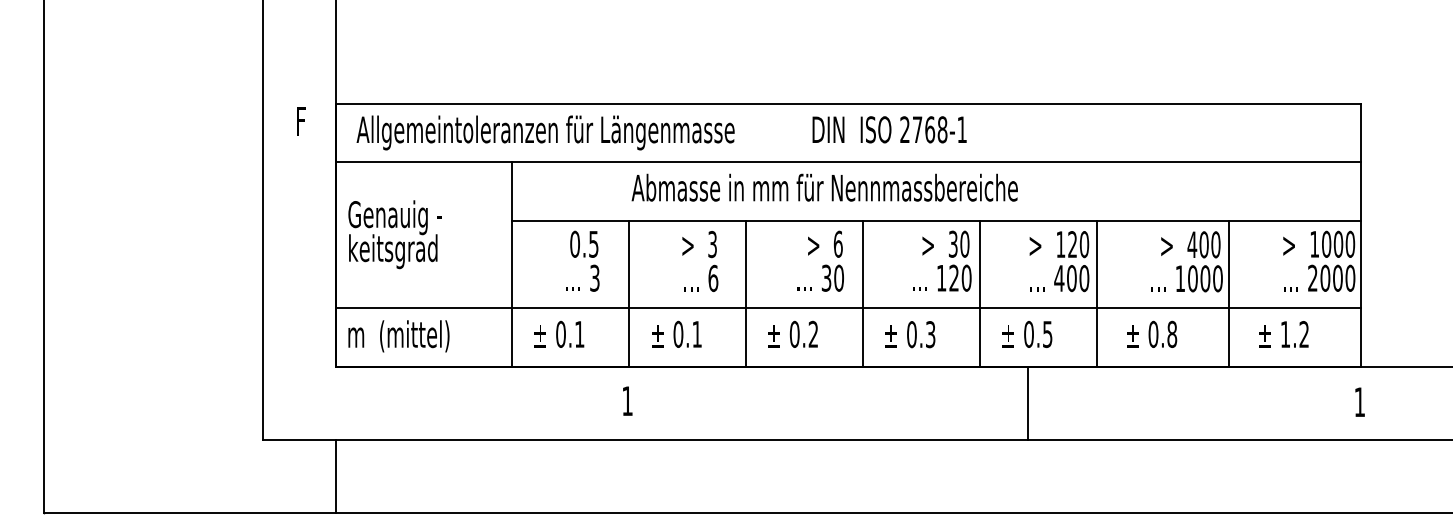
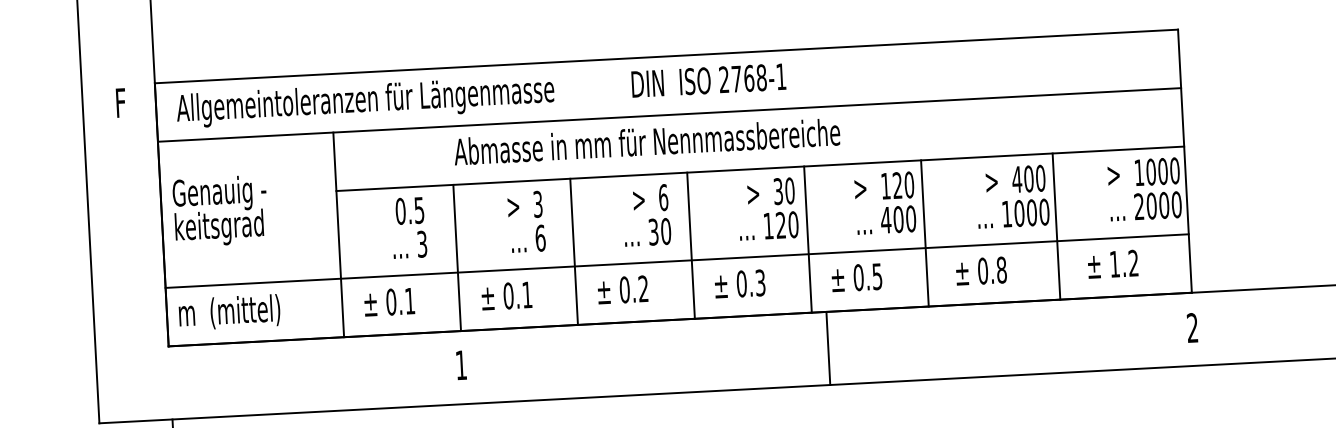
text: (1359, 401) -> (1192, 327), 1 -> 2
line: (1027, 403) -> (827, 348), moved

